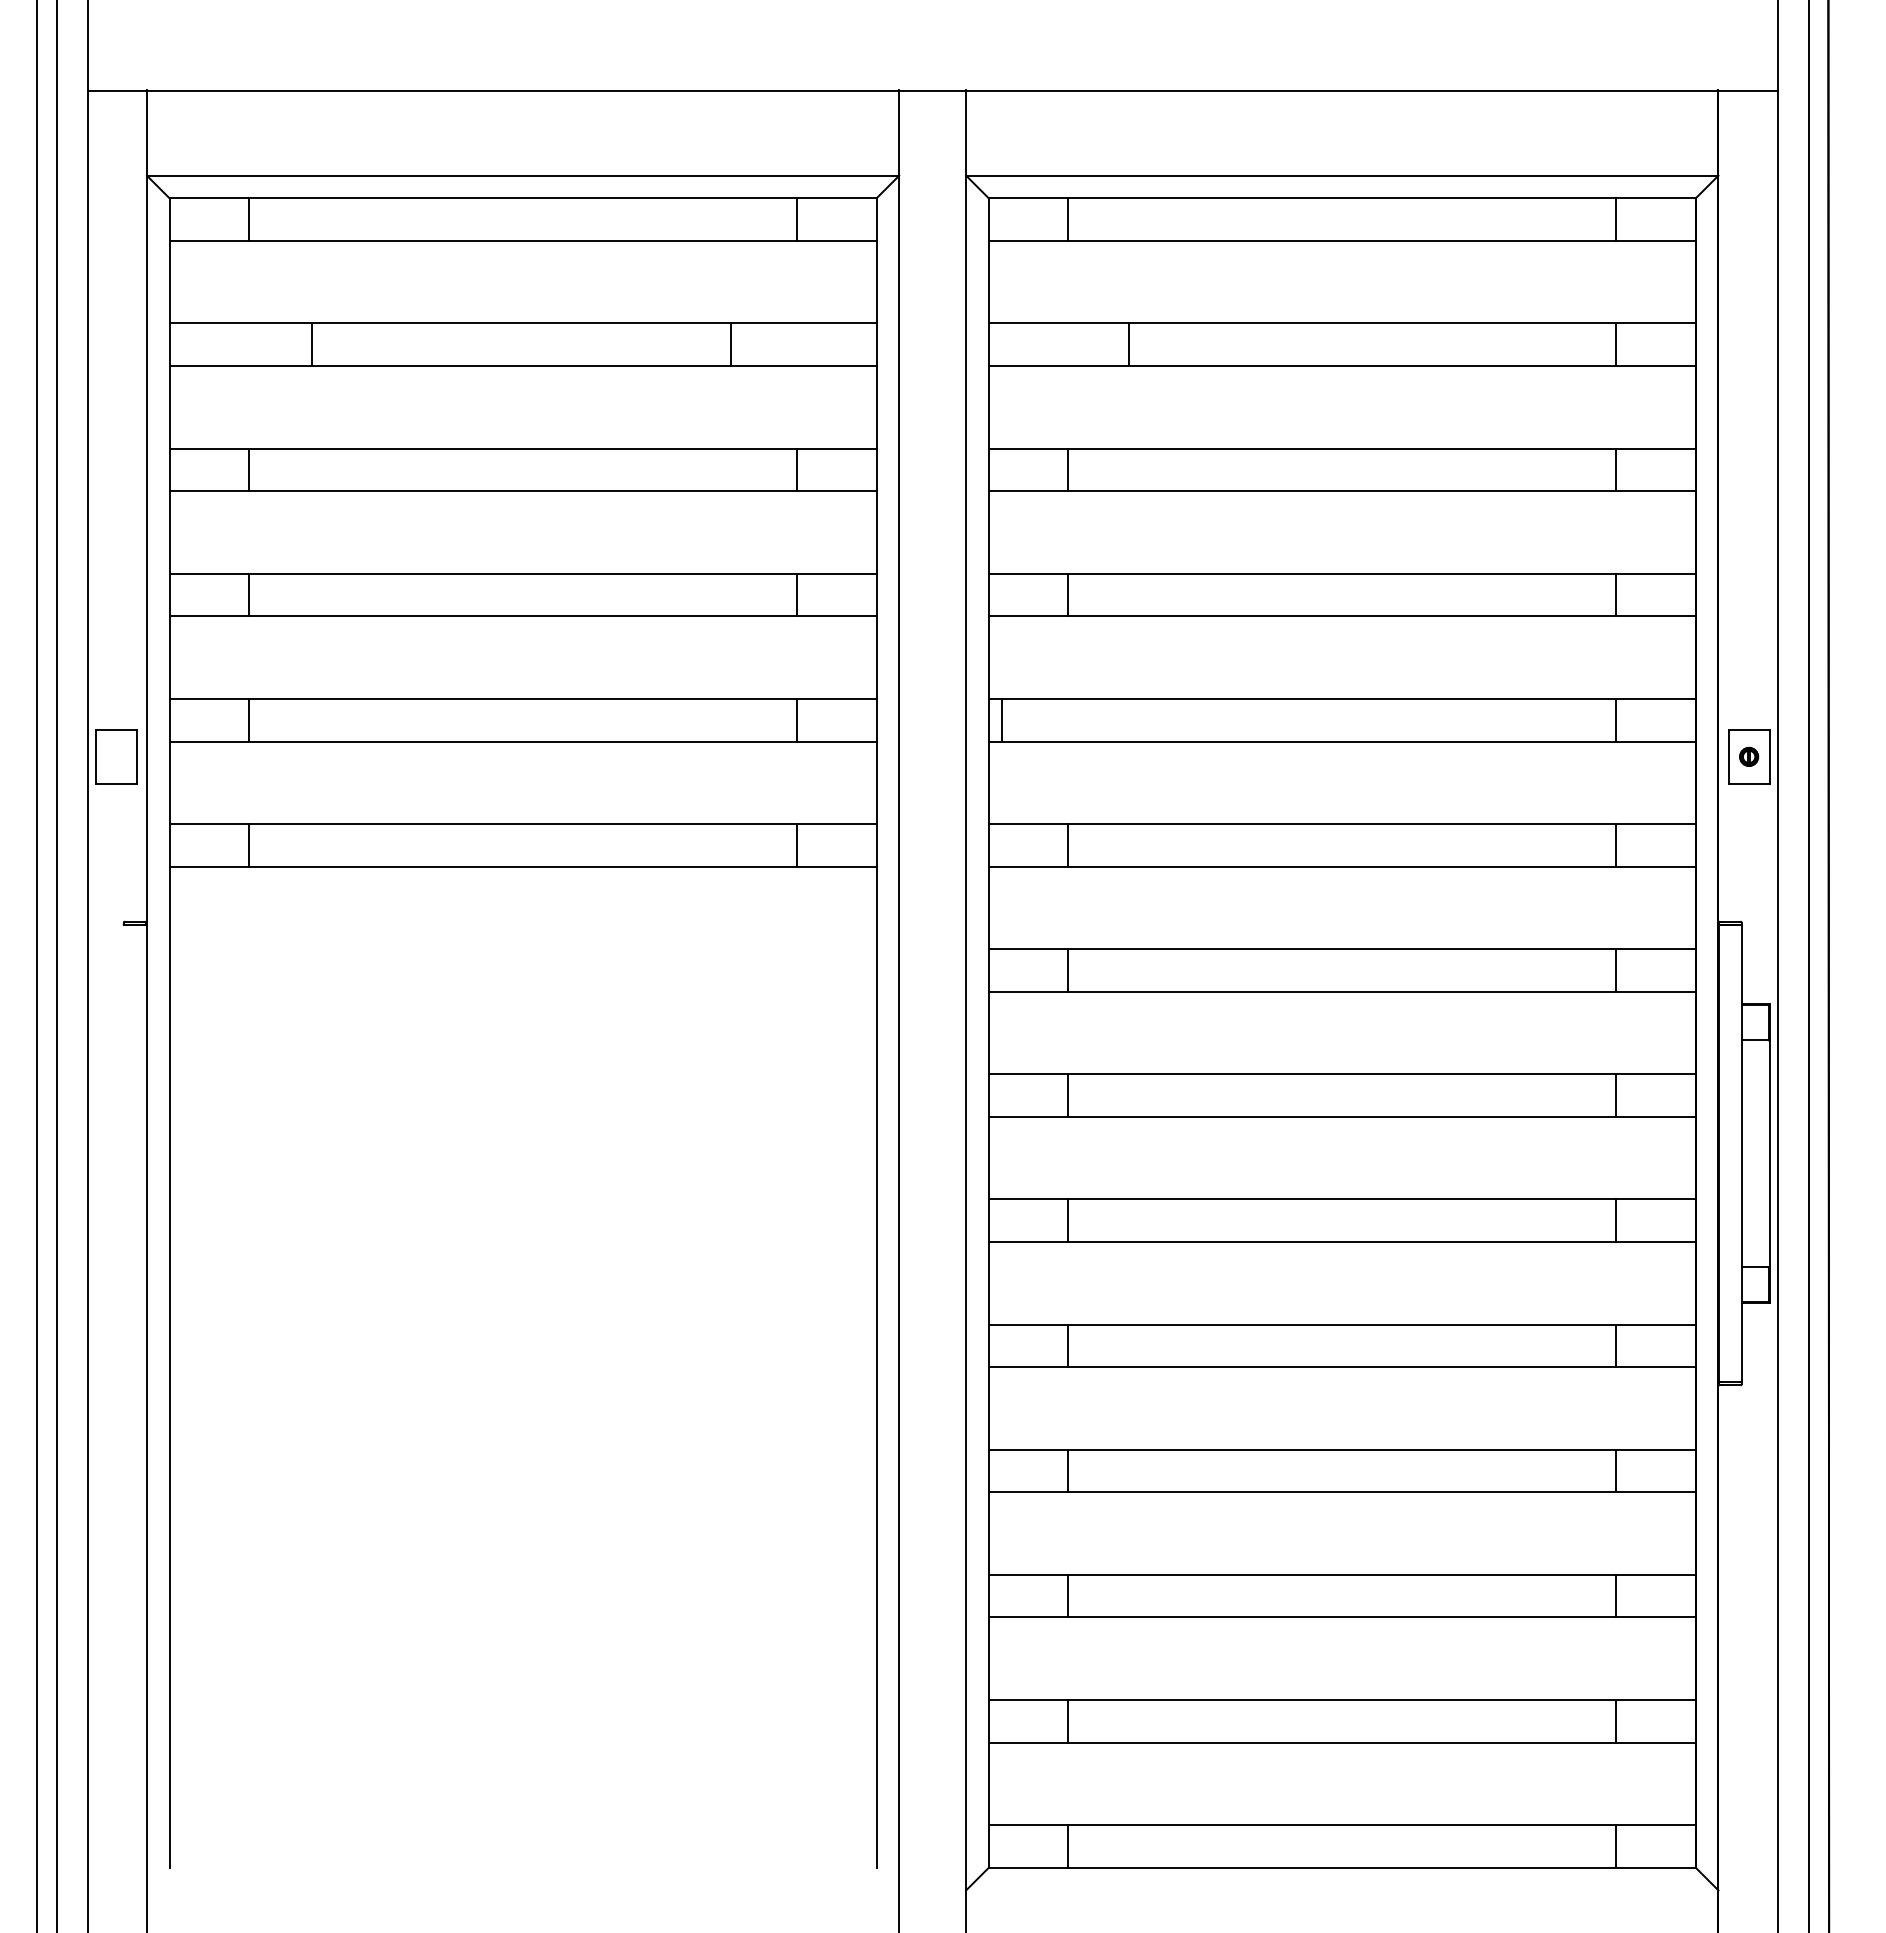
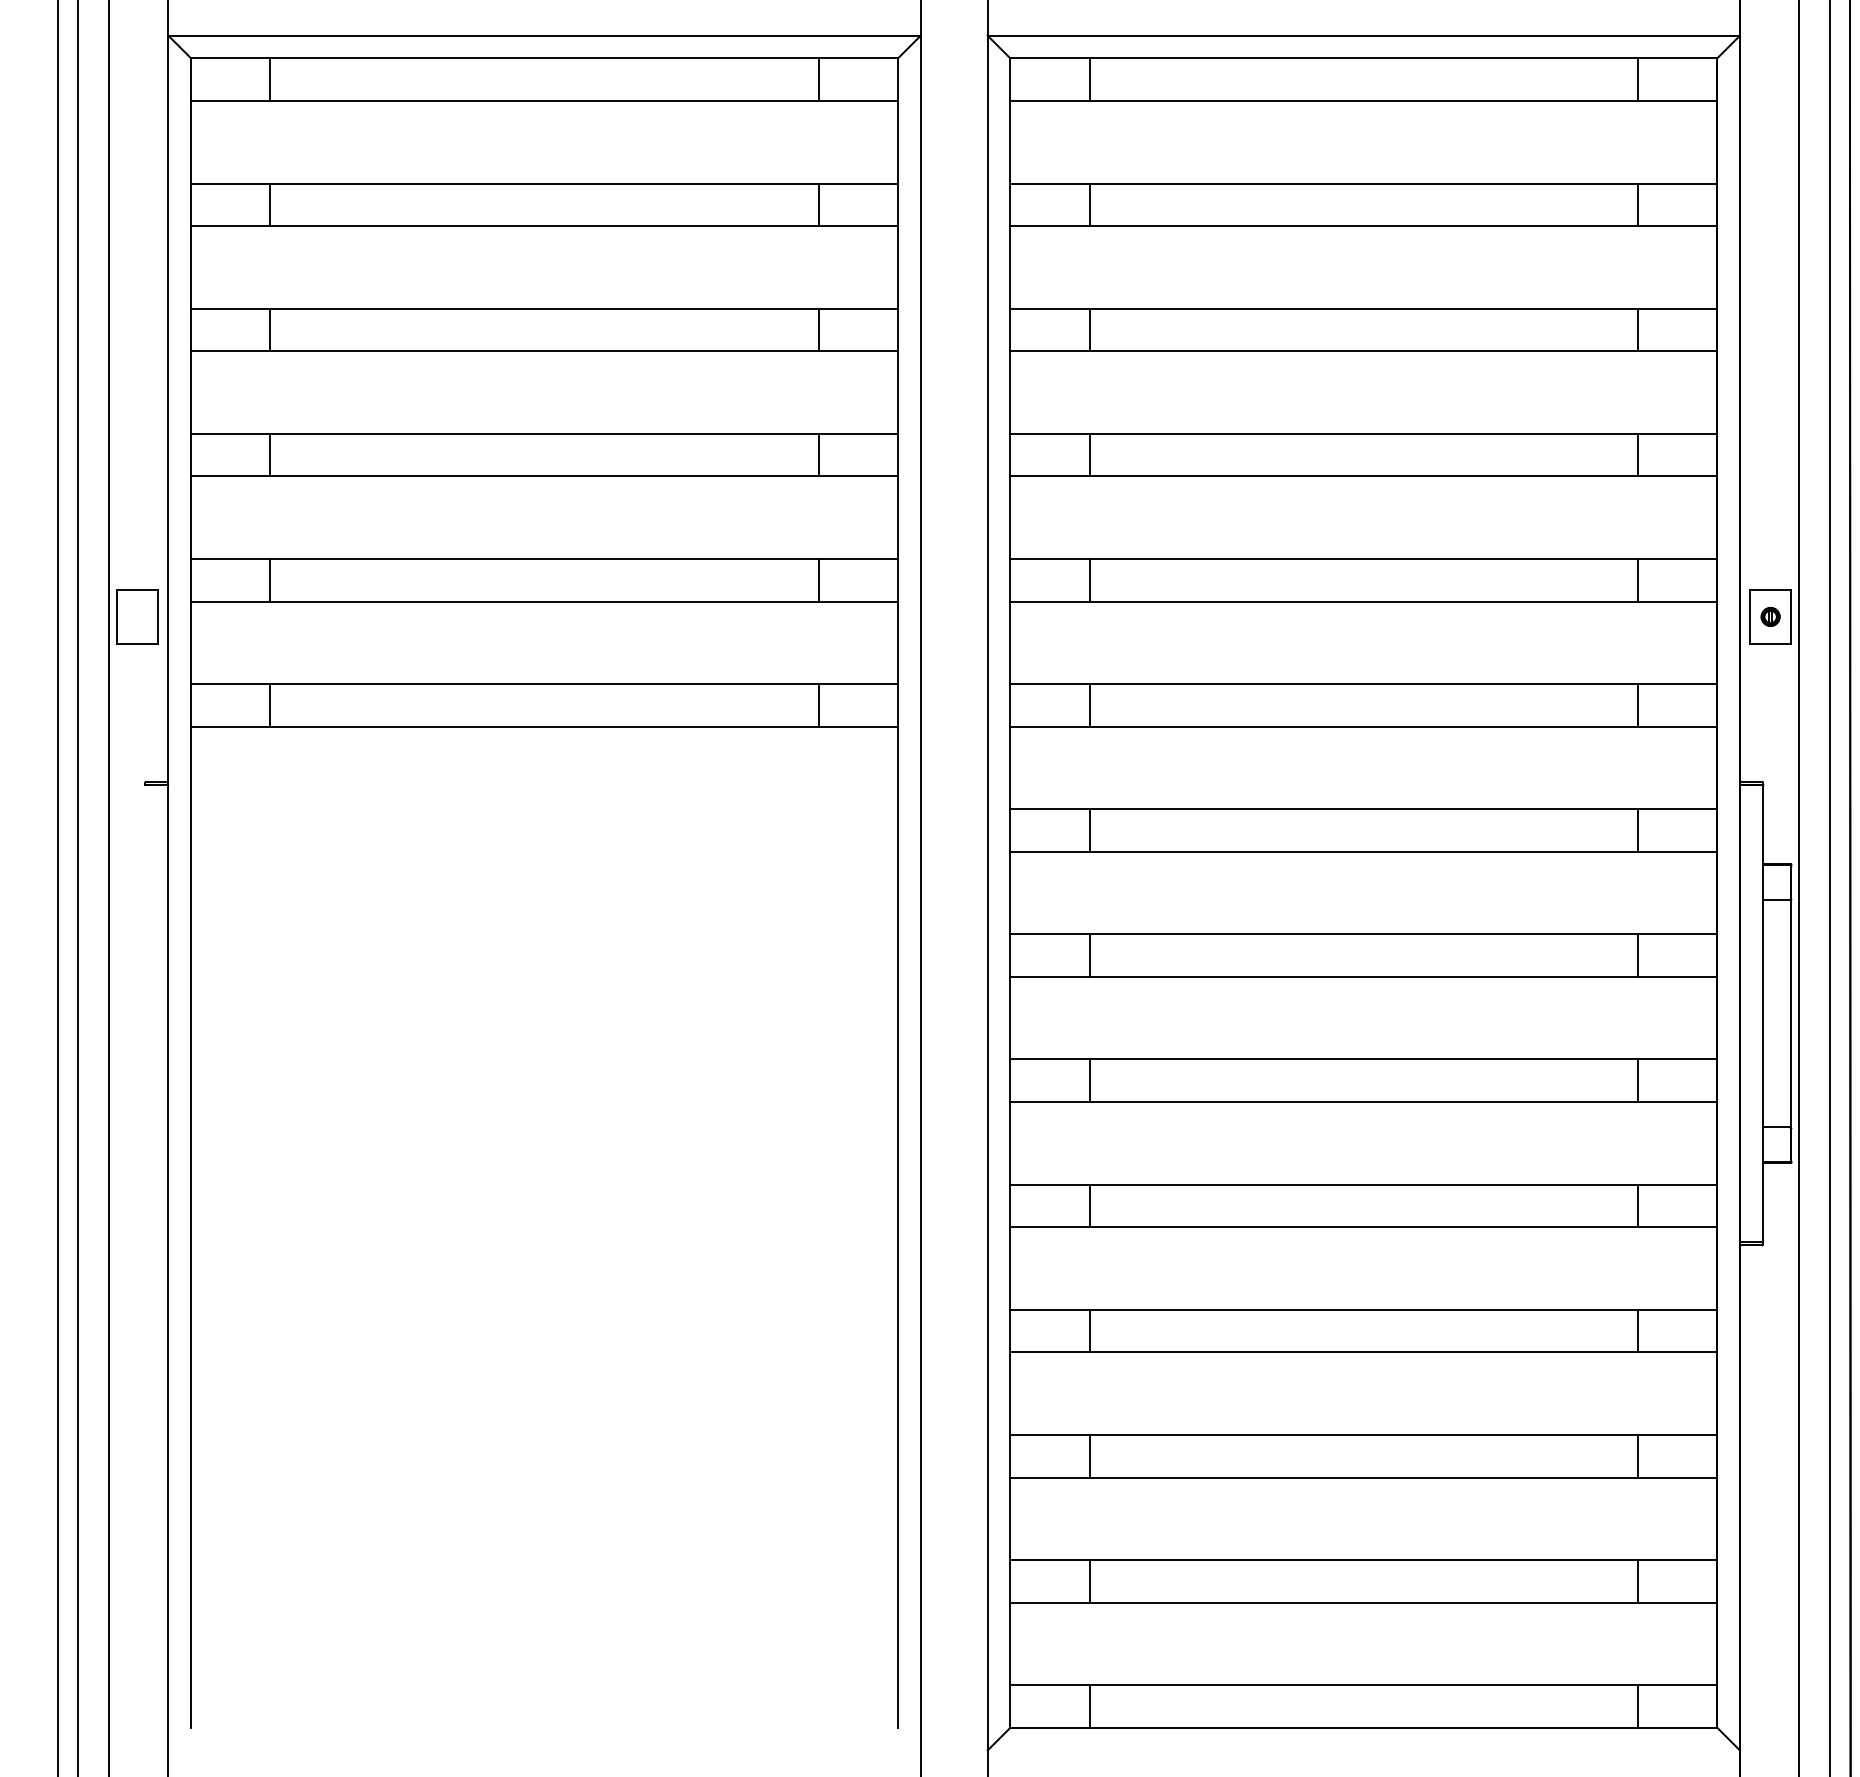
line: (311, 344) -> (270, 204), moved
line: (731, 344) -> (819, 204), moved
line: (1129, 344) -> (1090, 204), moved
line: (1002, 719) -> (1090, 579), moved

